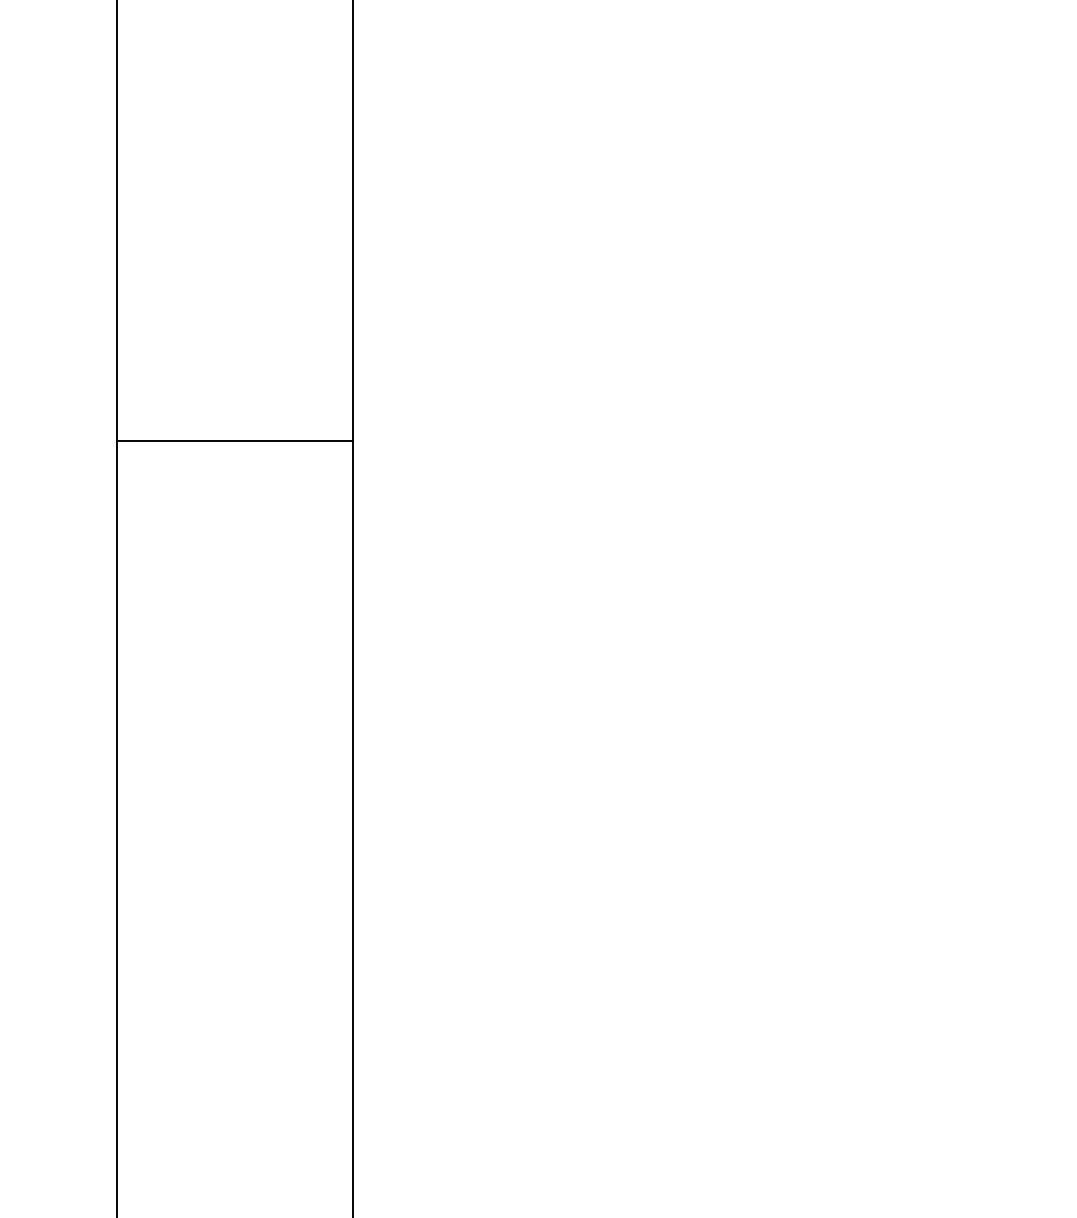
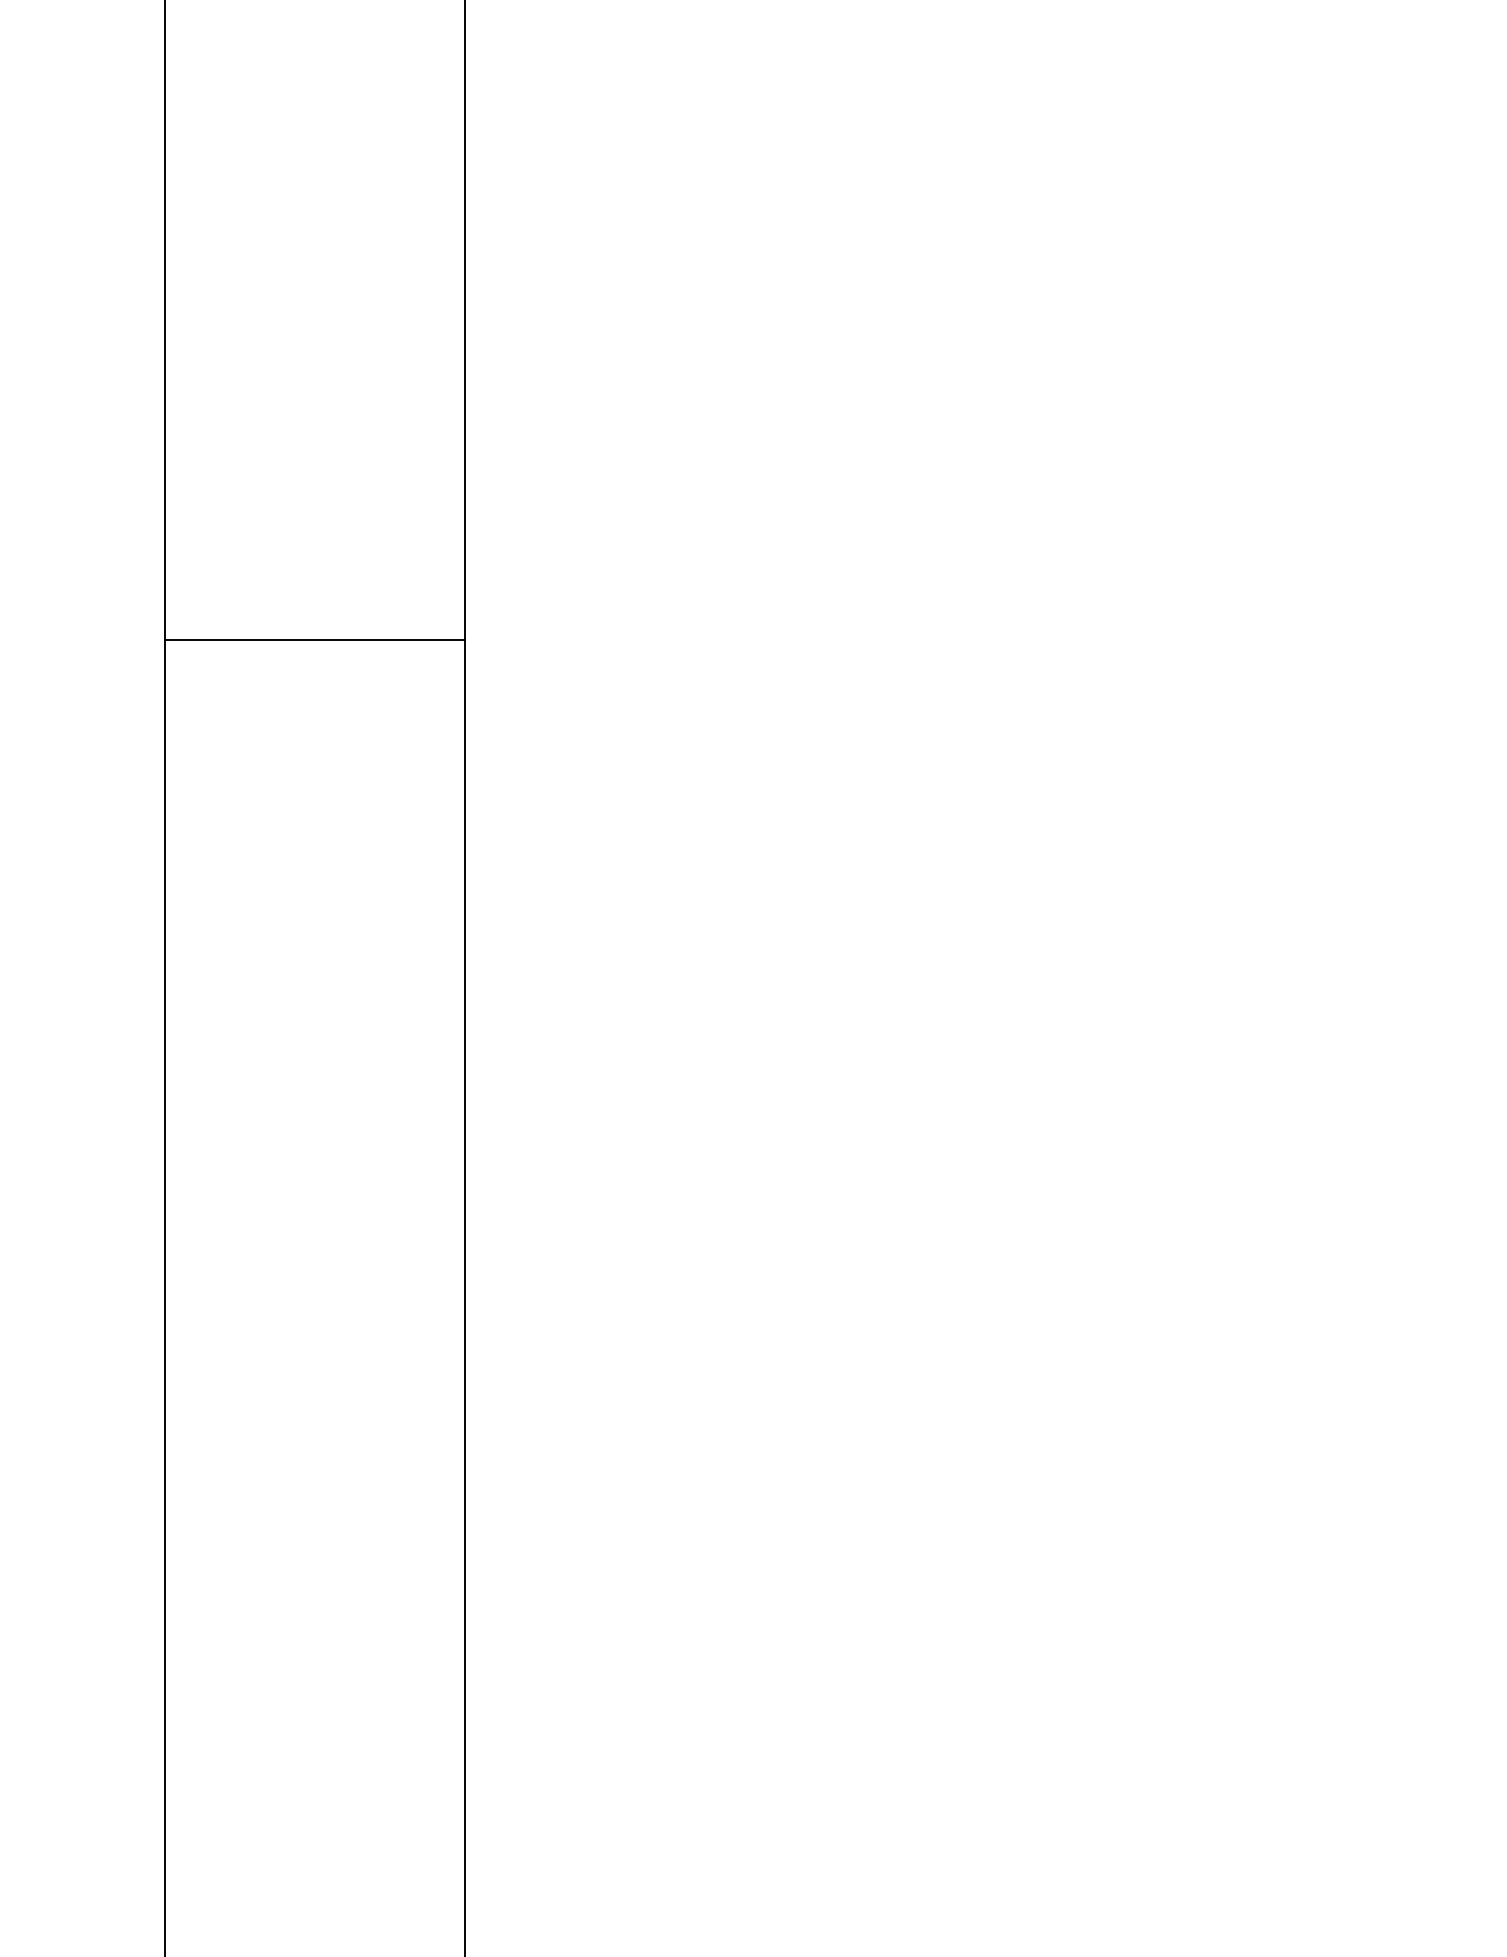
line: (235, 440) -> (314, 640), moved

